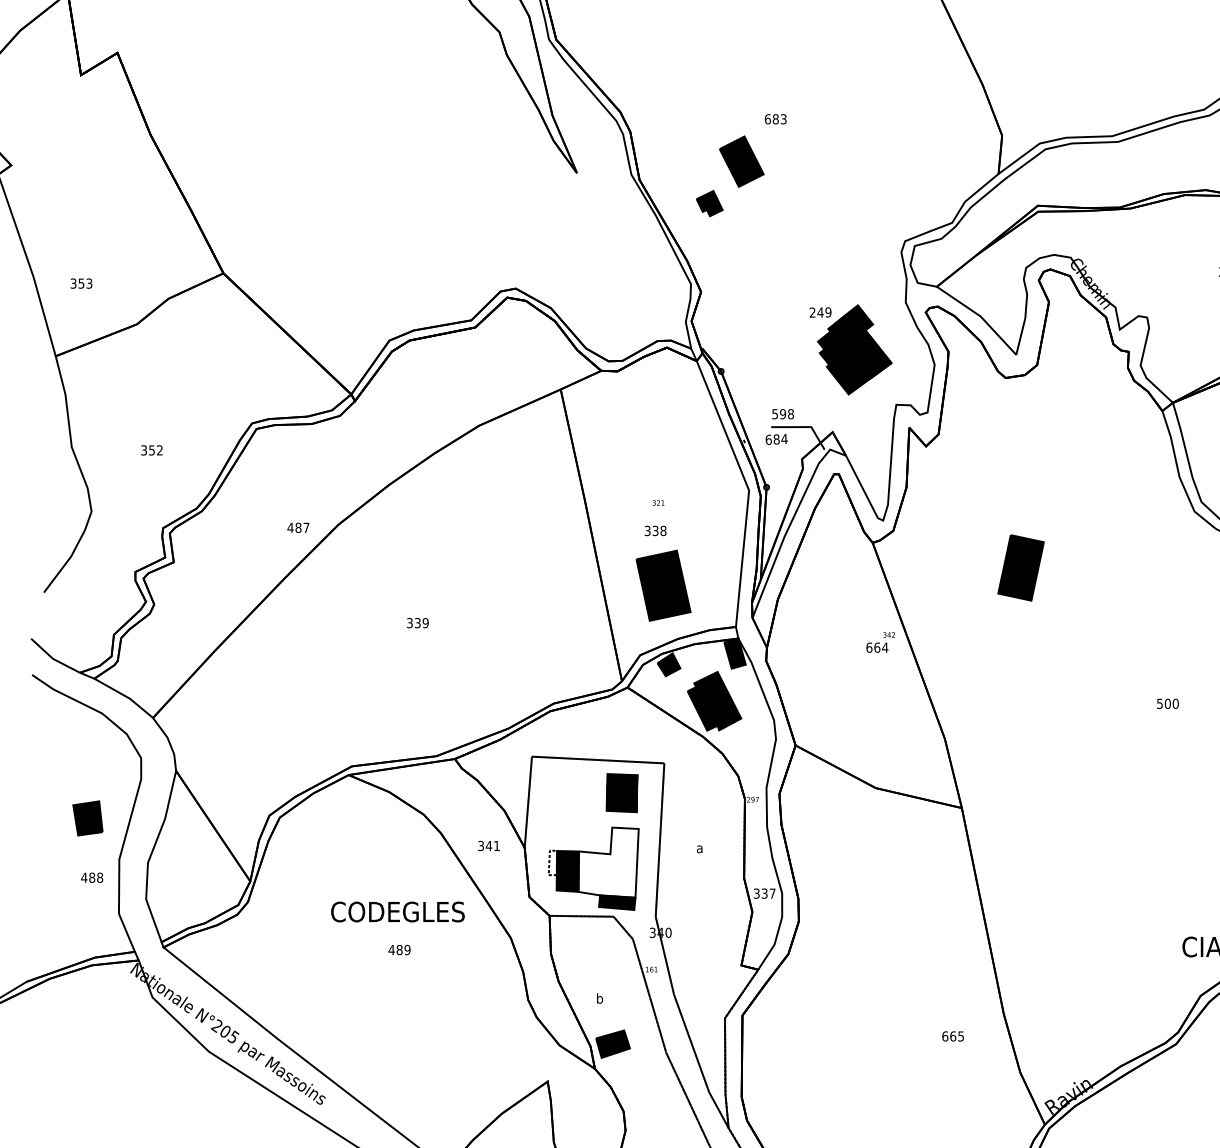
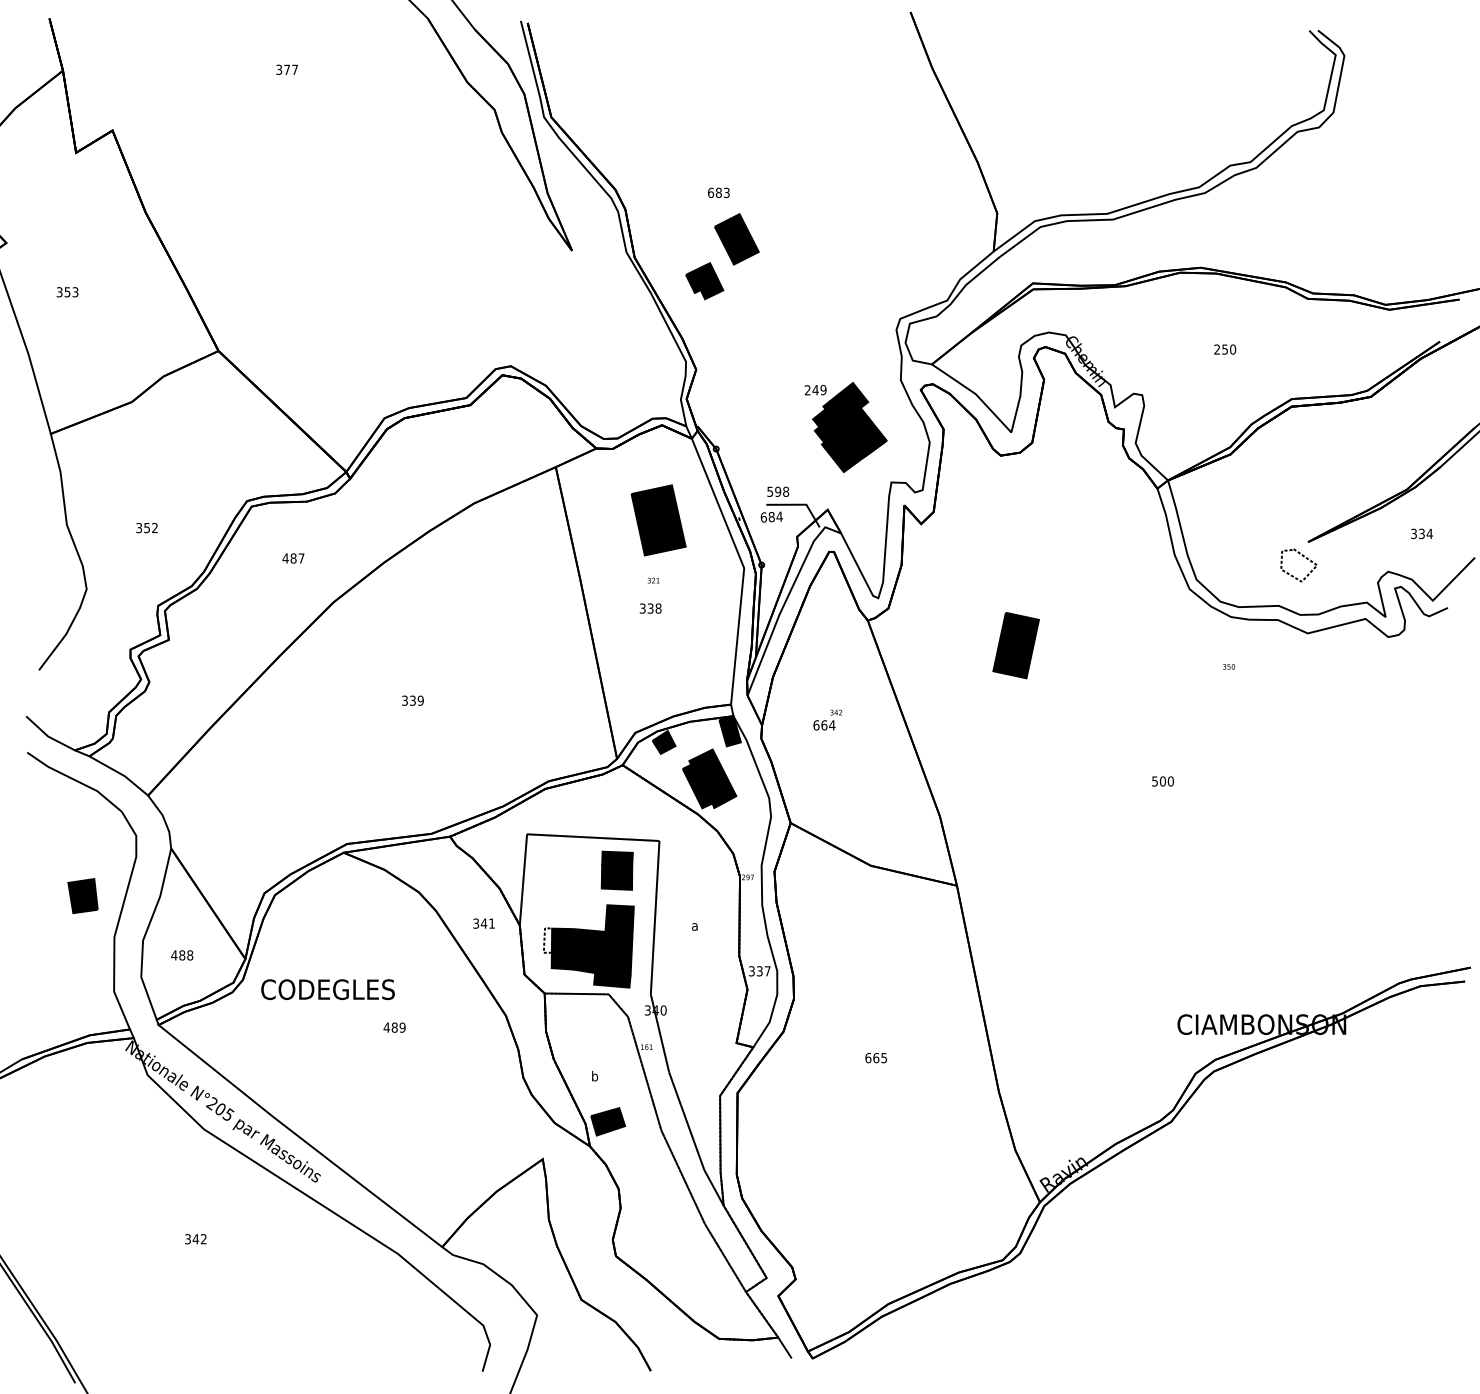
text: (775, 118) -> (718, 192), moved
part: (709, 203) -> (704, 281), size x1.43
text: (81, 283) -> (67, 292), moved
text: (298, 527) -> (293, 558), moved
part: (663, 585) -> (658, 520), moved
text: (880, 641) -> (827, 719), moved
fill: (608, 862) -> (603, 940), added
text: (92, 877) -> (182, 955), moved
text: (397, 911) -> (327, 989), moved
text: (952, 1036) -> (875, 1058), moved

